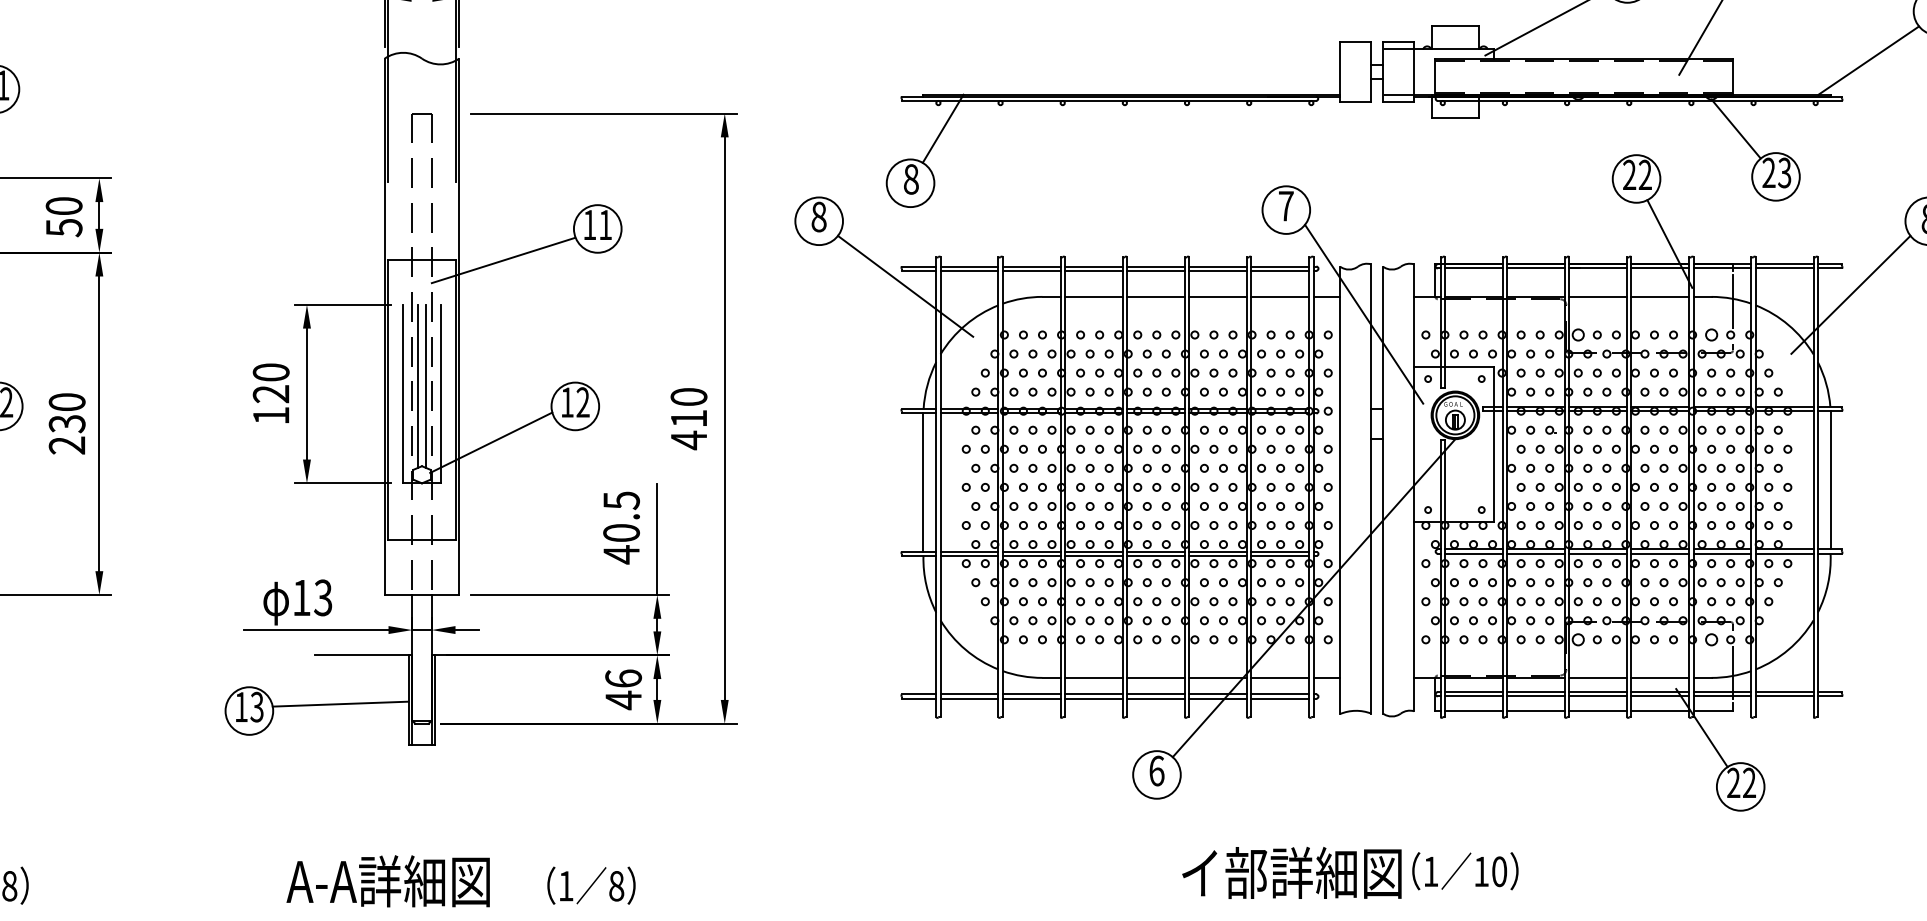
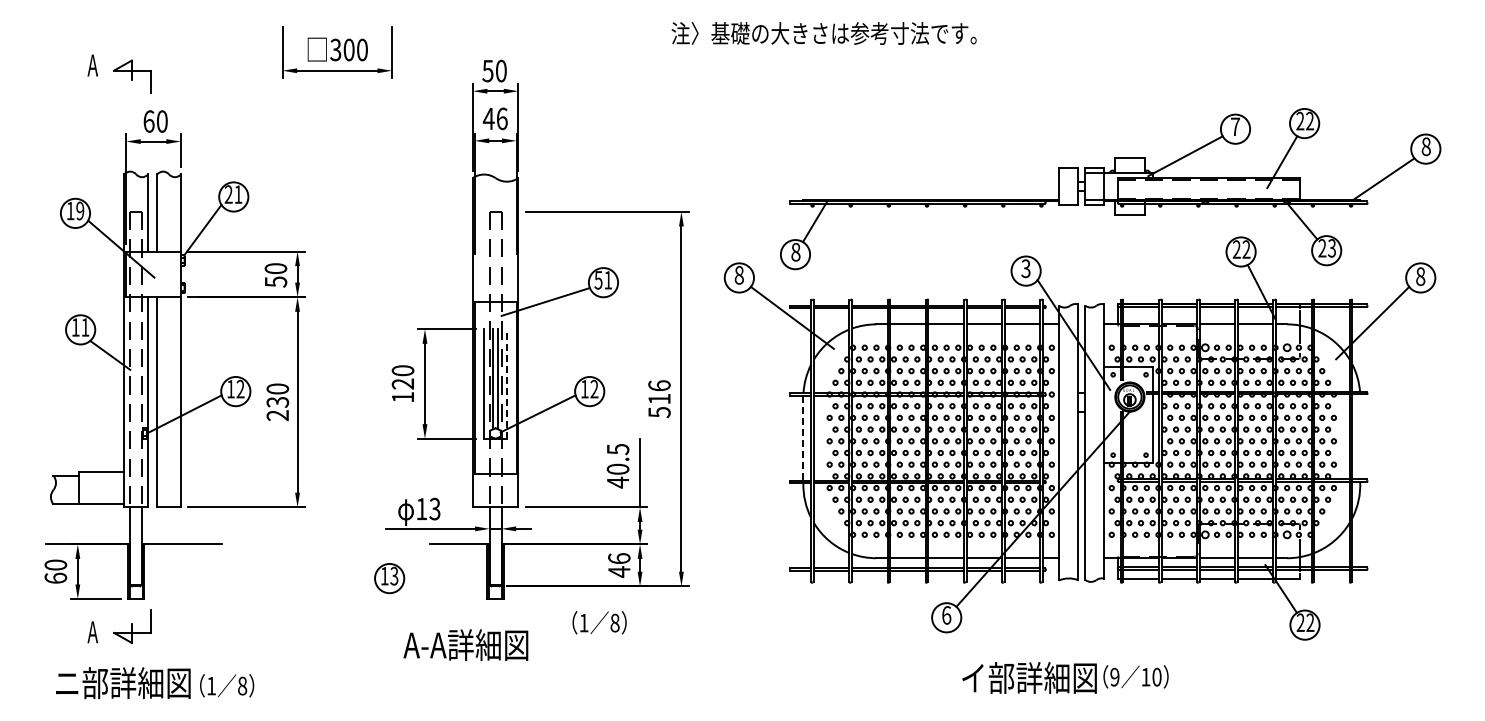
text: (1285, 205) -> (1025, 268), 7 -> 3
text: (589, 225) -> (598, 280), 11 -> 51
line: (441, 394) -> (507, 384), solid -> dashed
text: (689, 419) -> (659, 399), 410 -> 516
line: (1831, 479) -> (1360, 436), removed
line: (923, 482) -> (803, 438), solid -> dashed
line: (340, 702) -> (445, 573), removed
text: (1430, 870) -> (1114, 676), 1 -> 9
text: (387, 880) -> (465, 644), moved
text: (591, 885) -> (599, 622), moved

